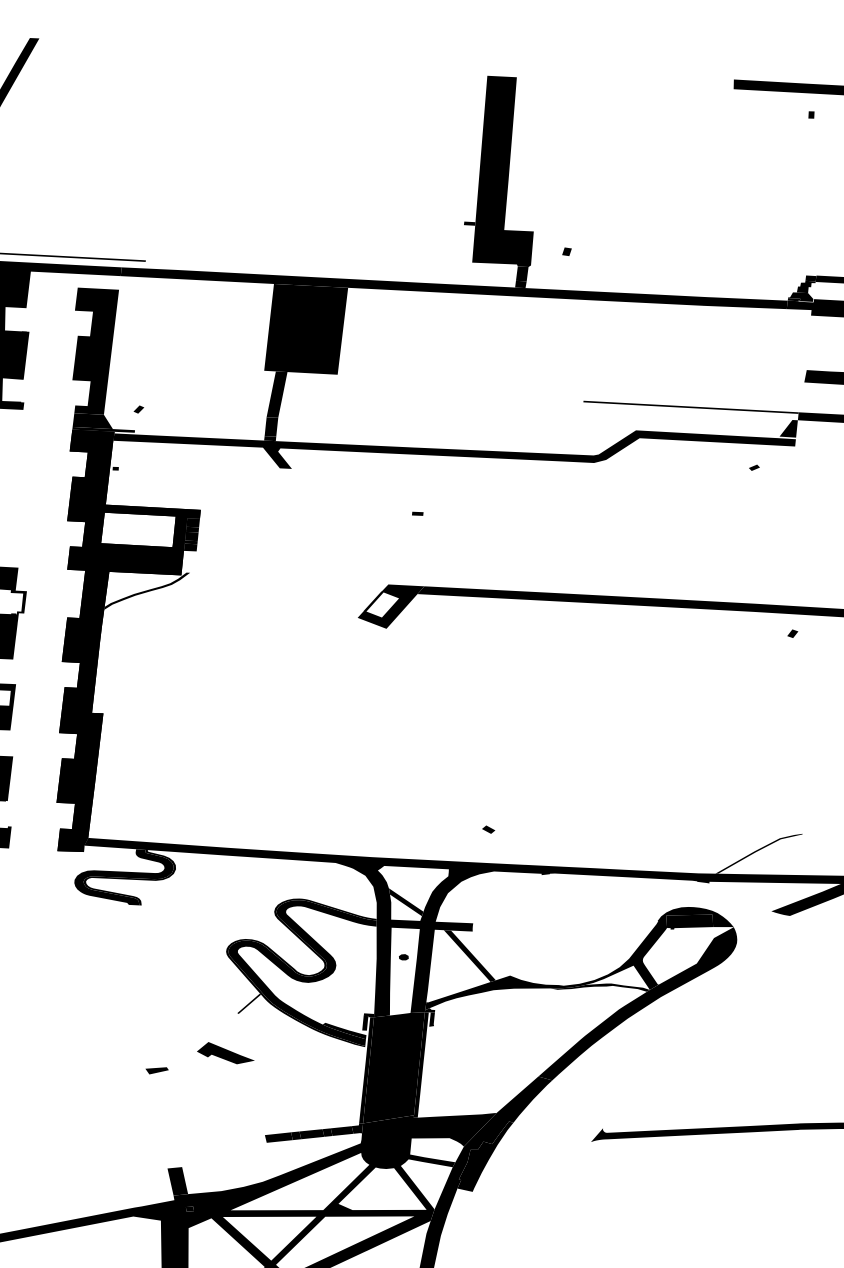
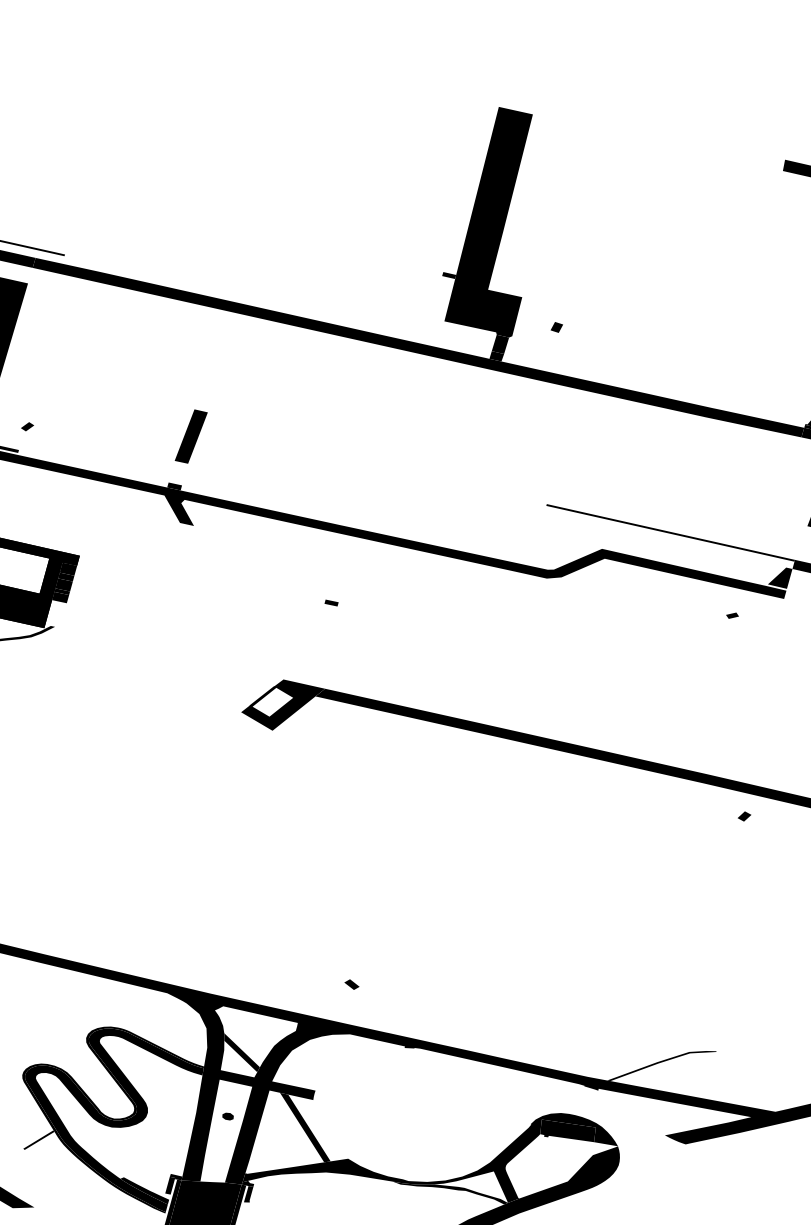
fill: (306, 328) -> (238, 365), removed
fill: (271, 426) -> (178, 472), removed

